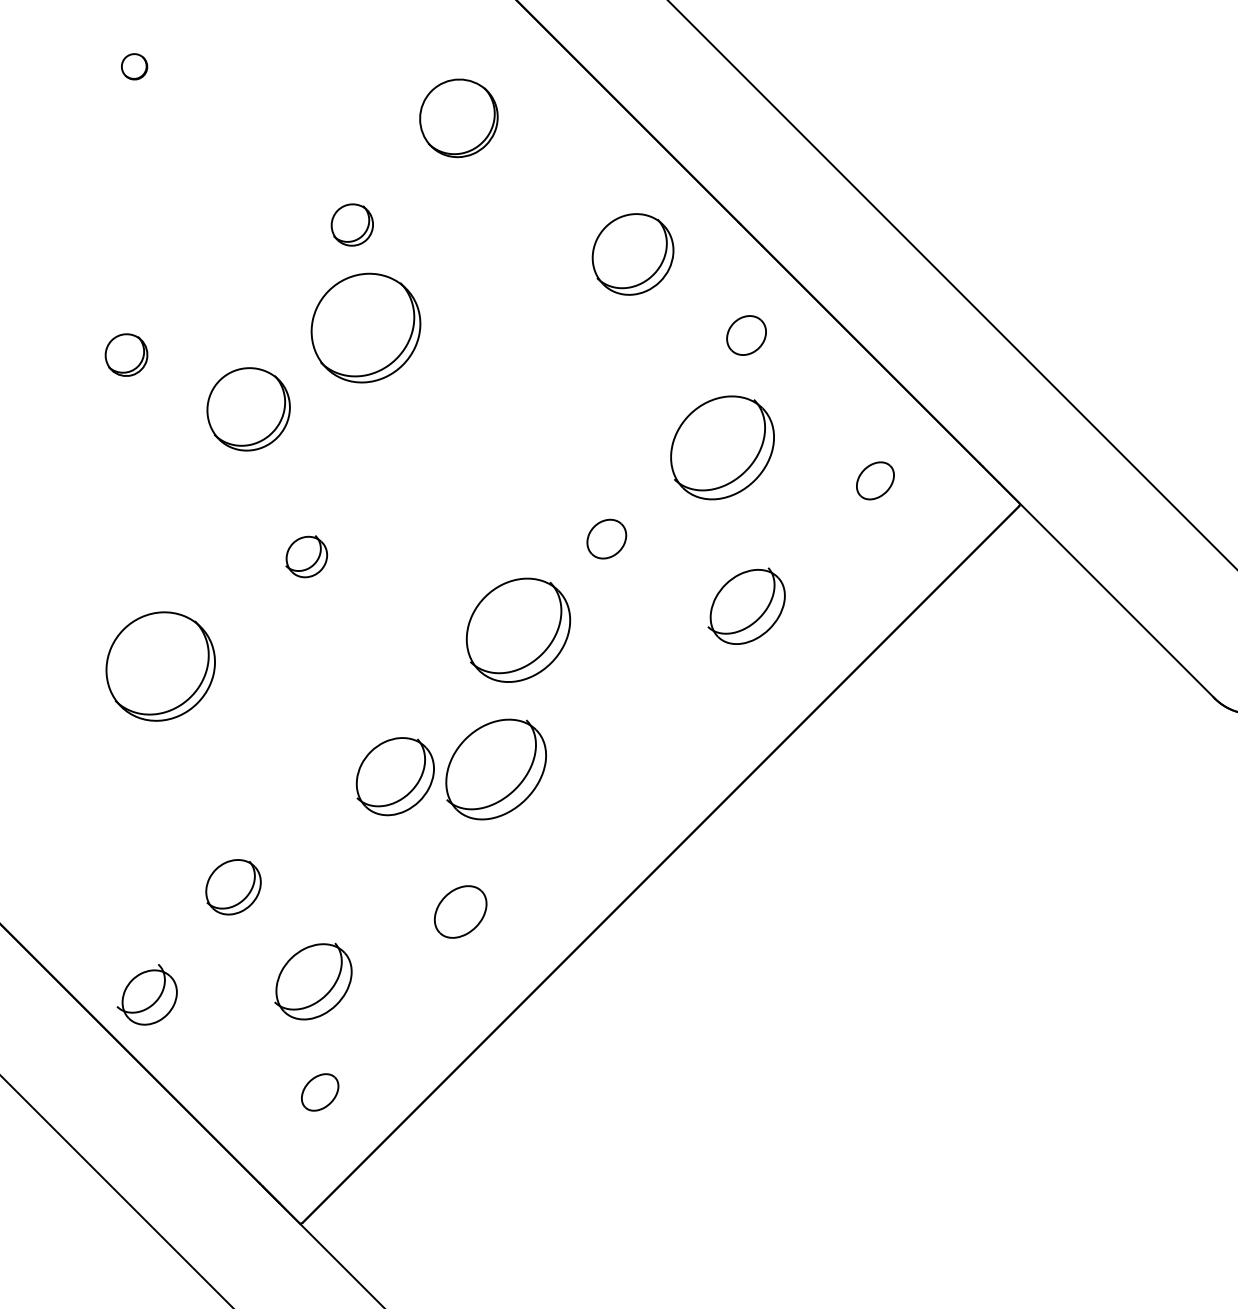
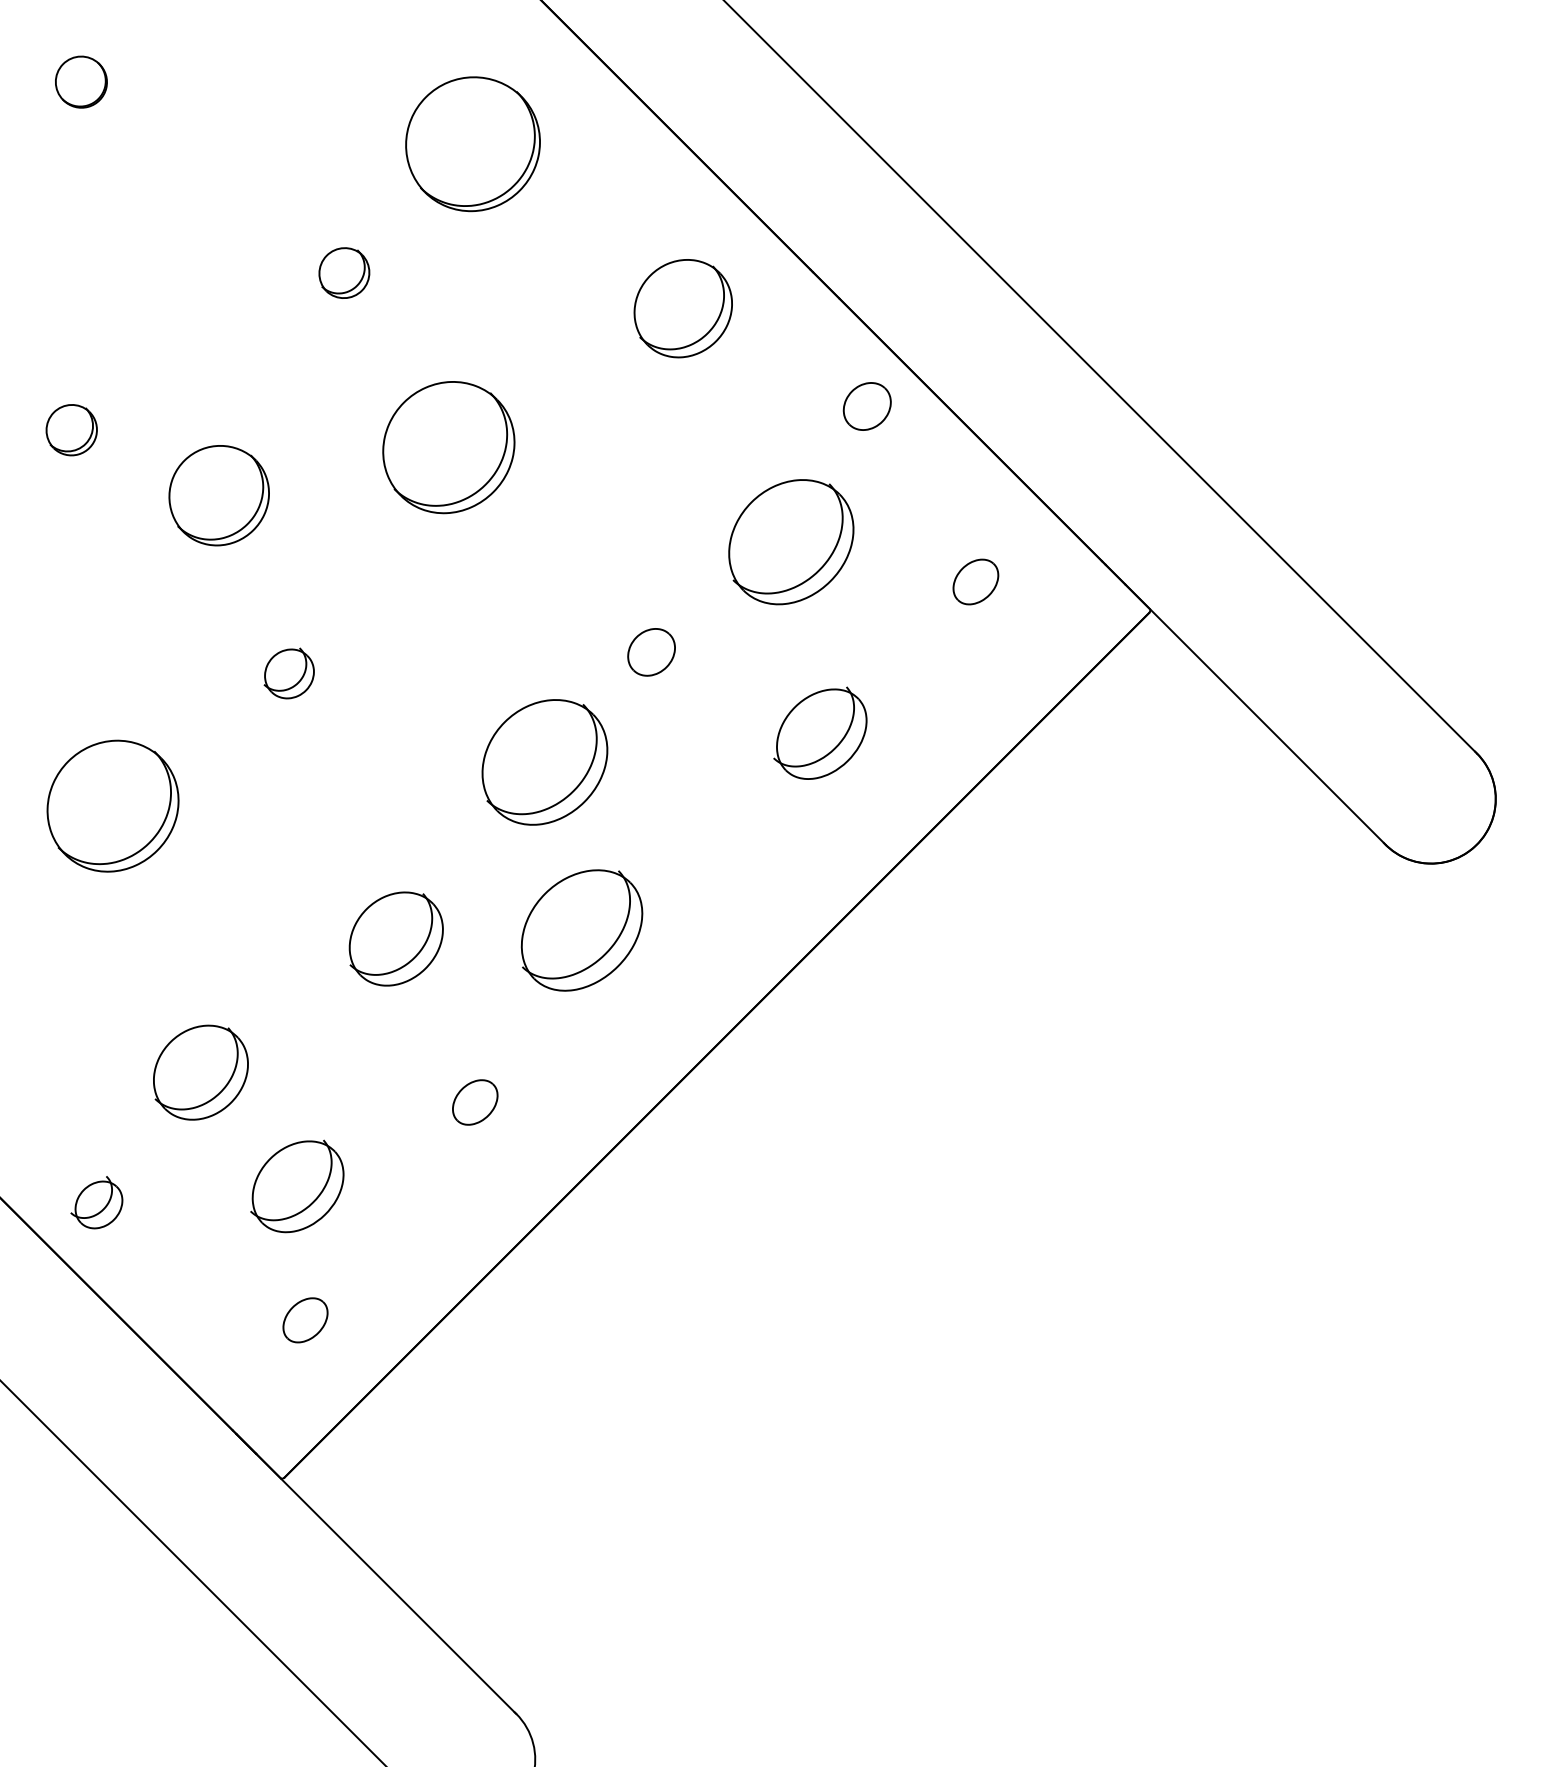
part: (134, 66) -> (81, 81), size x1.67
part: (458, 118) -> (472, 144), size x1.43
part: (365, 328) -> (448, 447), moved
part: (745, 335) -> (866, 406), moved
part: (495, 769) -> (581, 930), moved
part: (233, 887) -> (200, 1072), size x1.43
part: (460, 912) -> (475, 1102), size x0.71
part: (147, 994) -> (96, 1202), size x0.71

